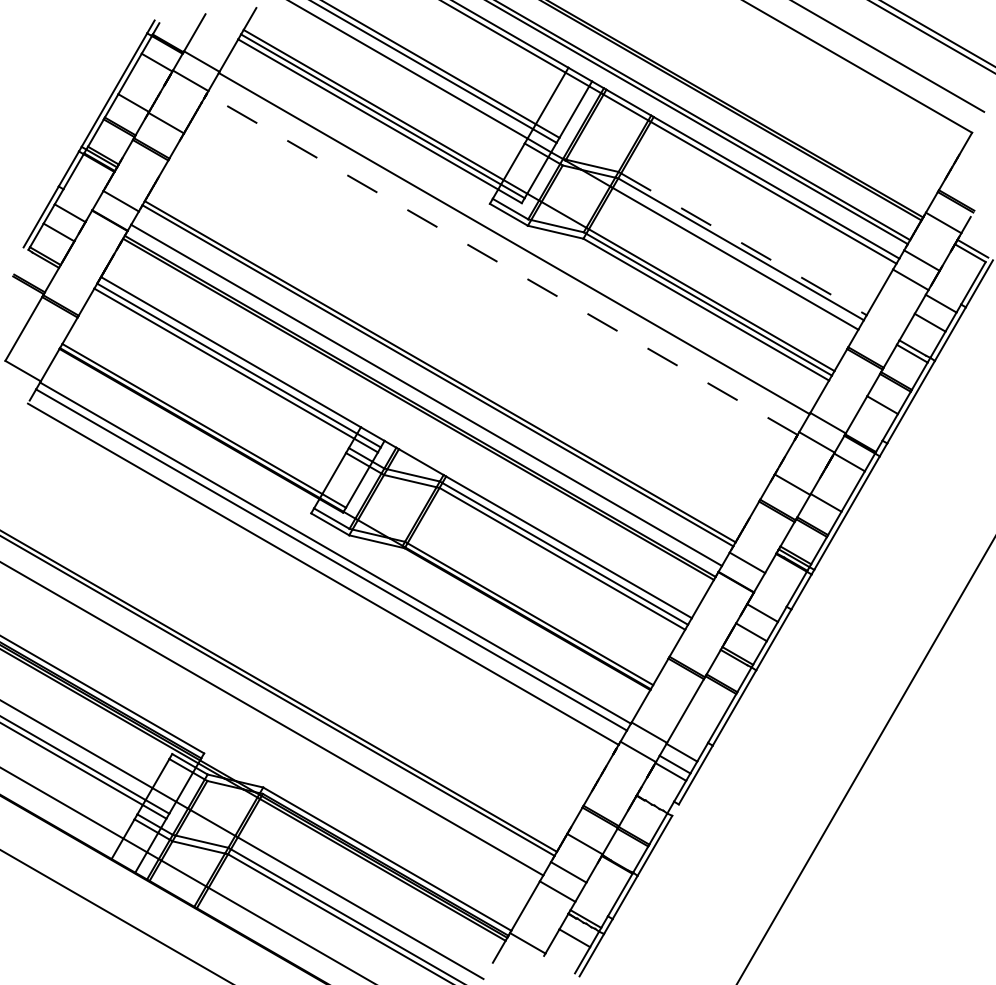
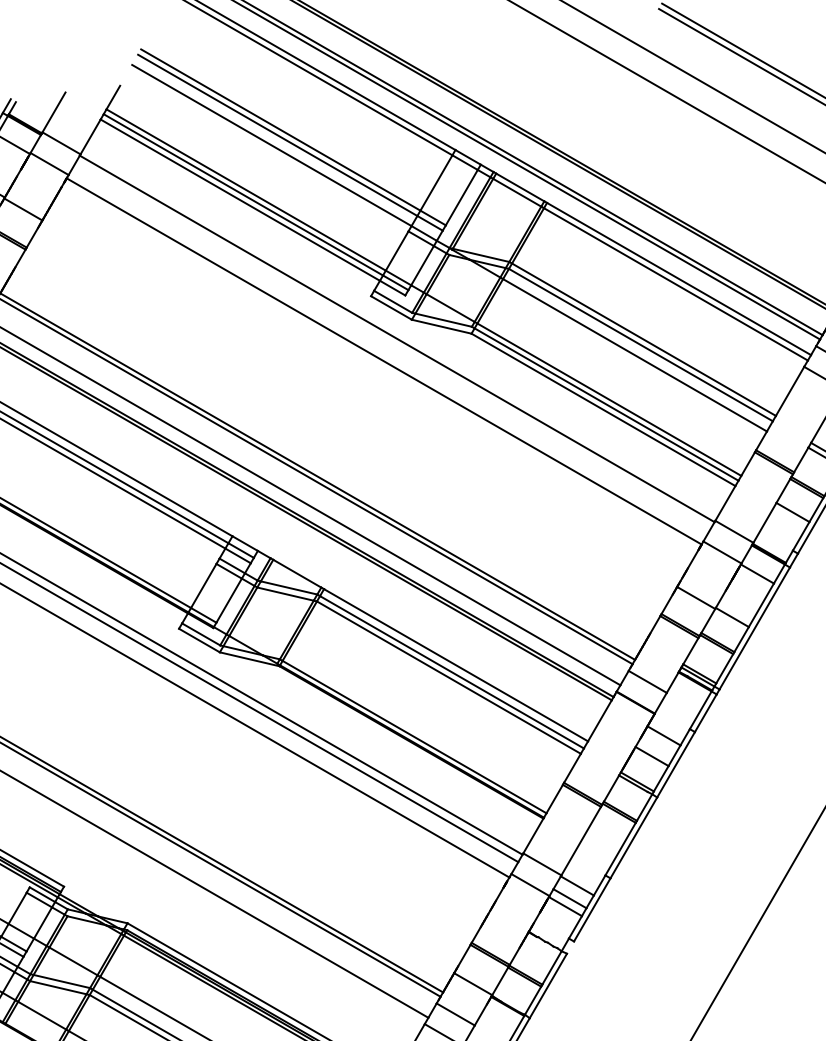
line: (743, 244) -> (643, 339), dashed -> solid
line: (501, 264) -> (383, 361), dashed -> solid

